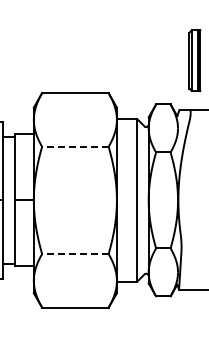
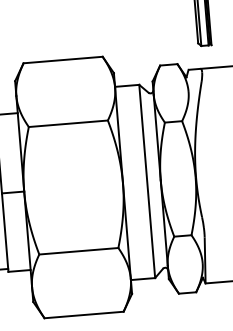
line: (74, 146) -> (67, 123), dashed -> solid
line: (74, 254) -> (77, 251), dashed -> solid

